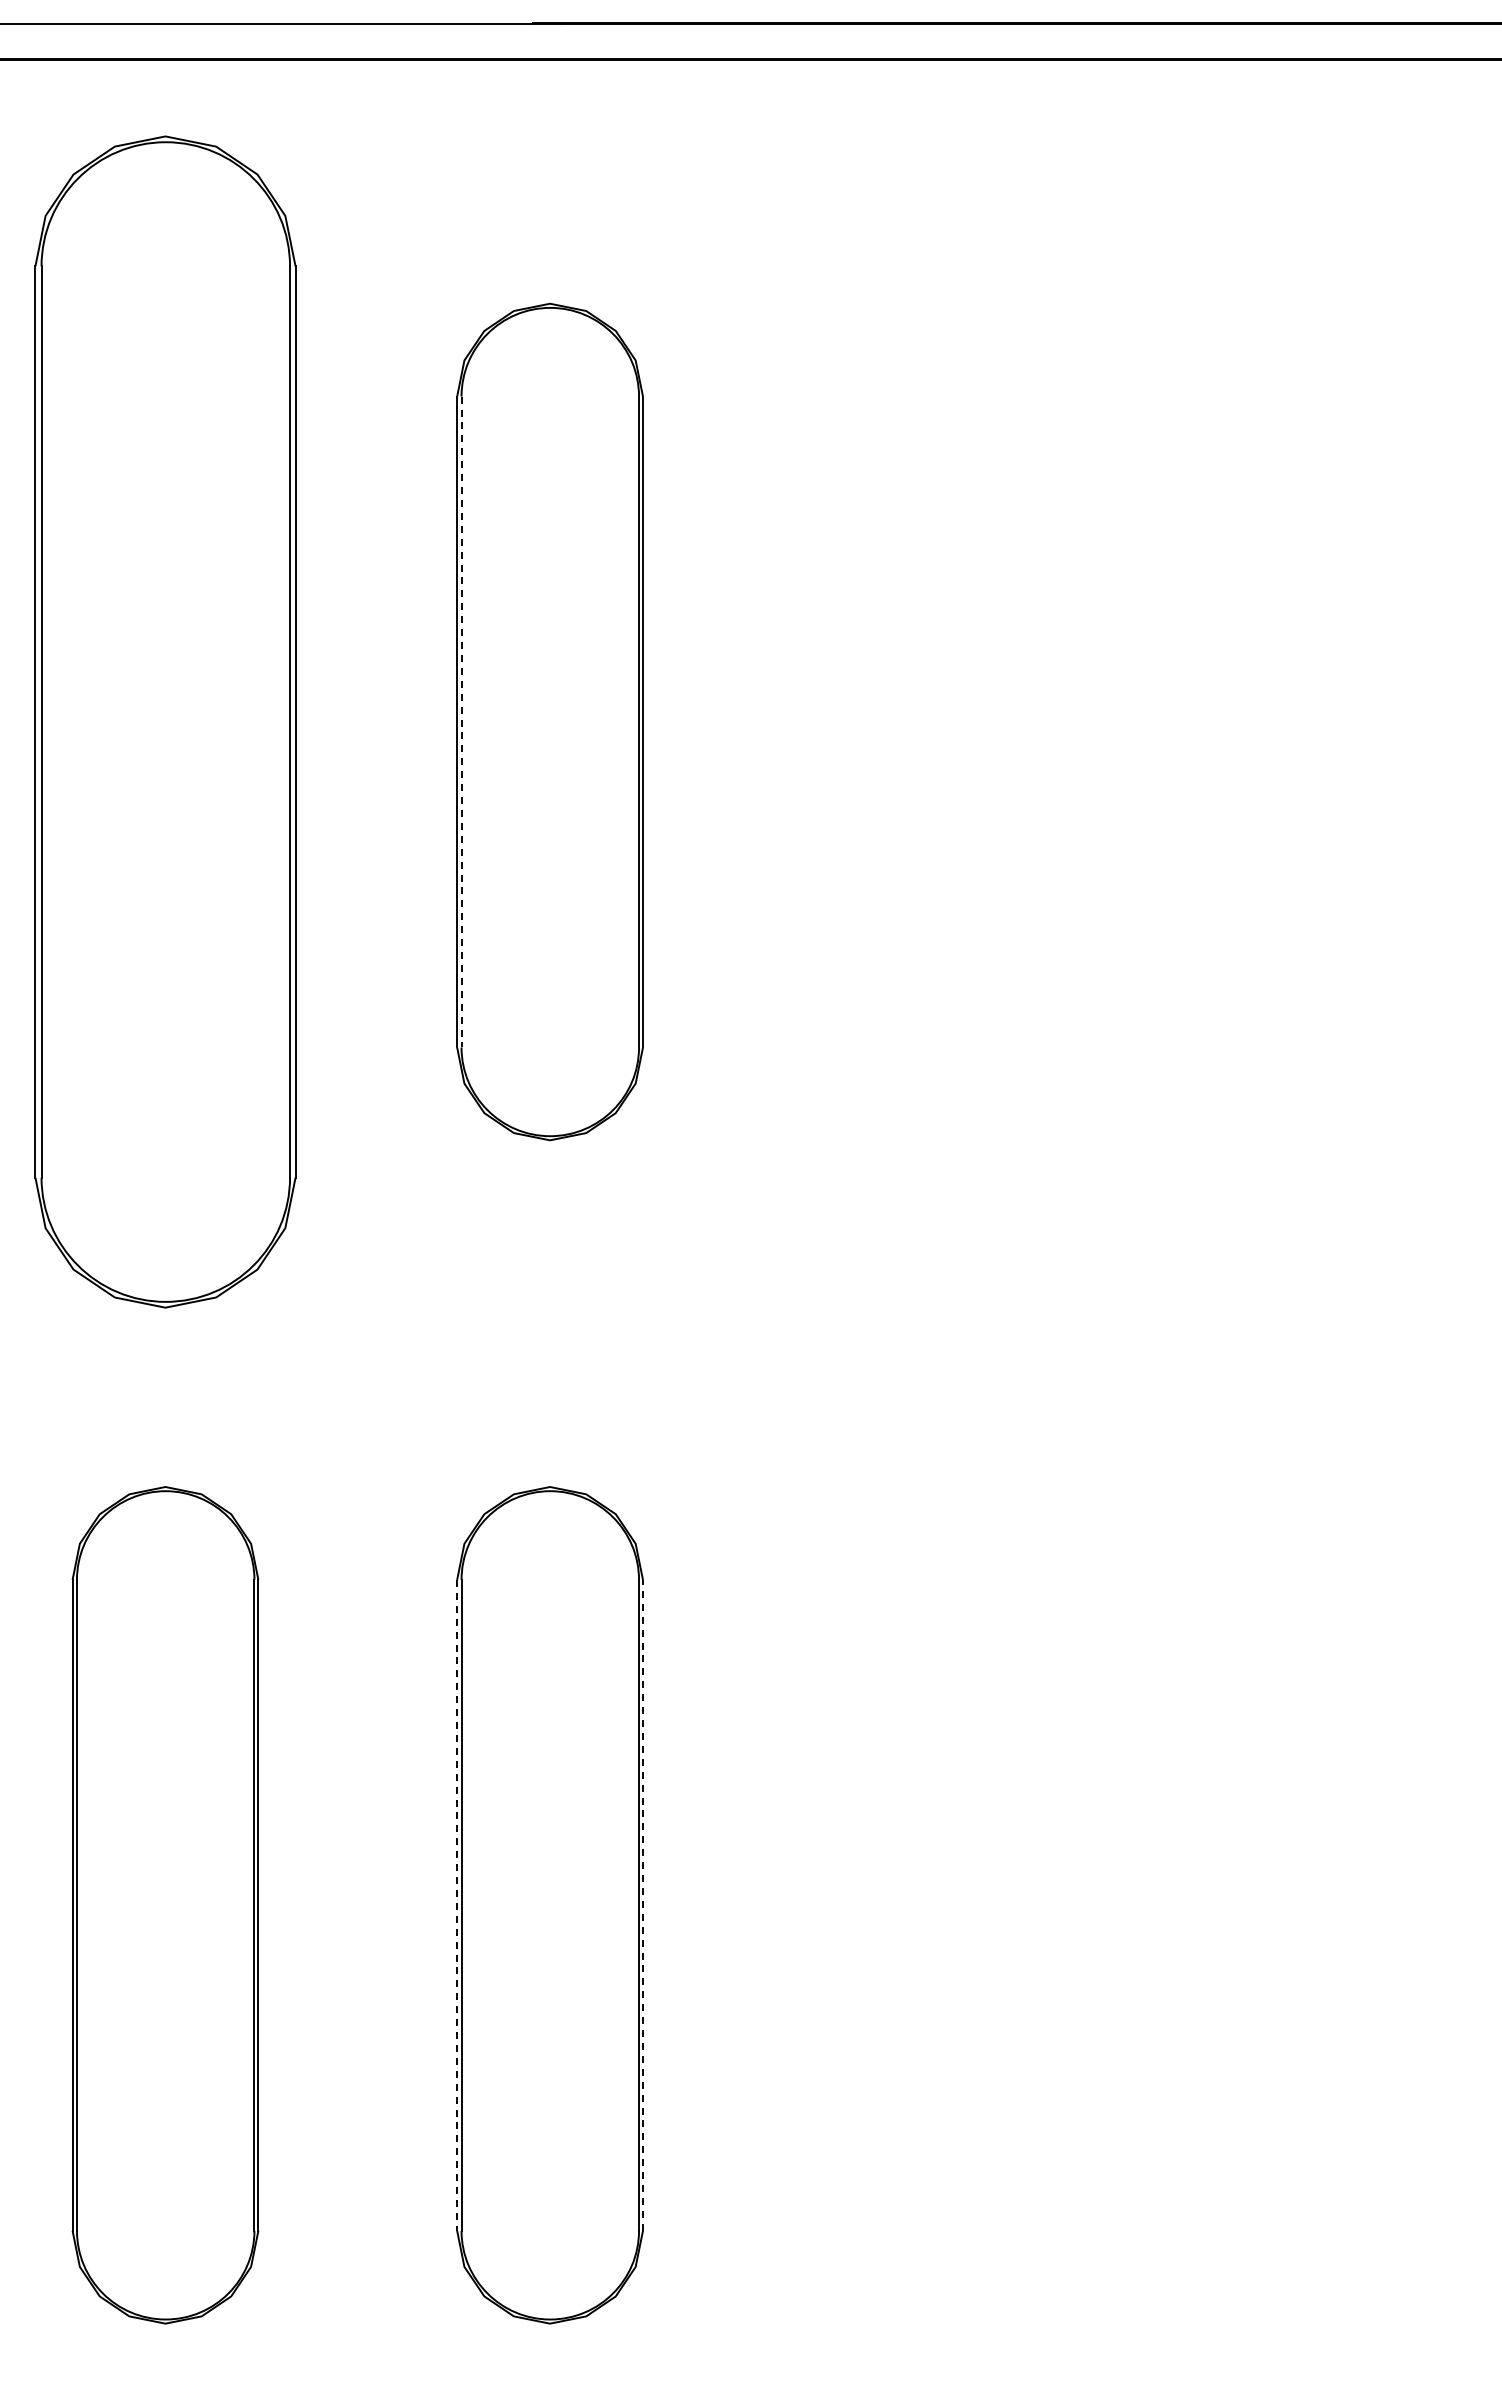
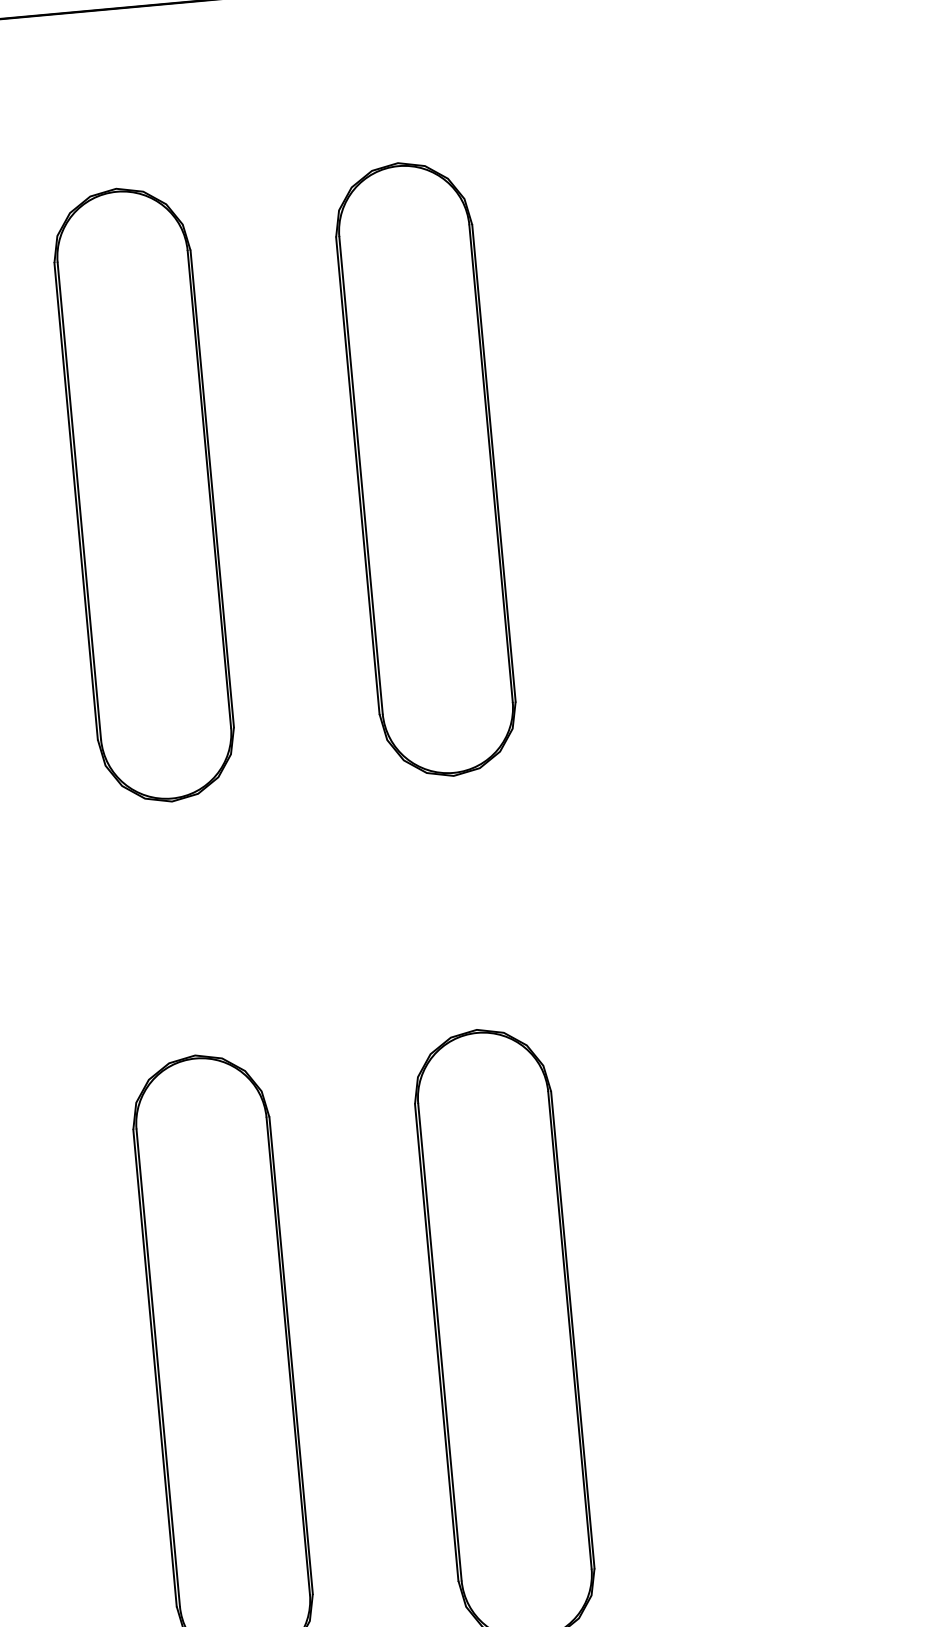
part: (165, 721) -> (144, 494), size x0.71
line: (461, 722) -> (361, 475), dashed -> solid
line: (643, 1904) -> (573, 1329), dashed -> solid
line: (457, 1905) -> (436, 1342), dashed -> solid

